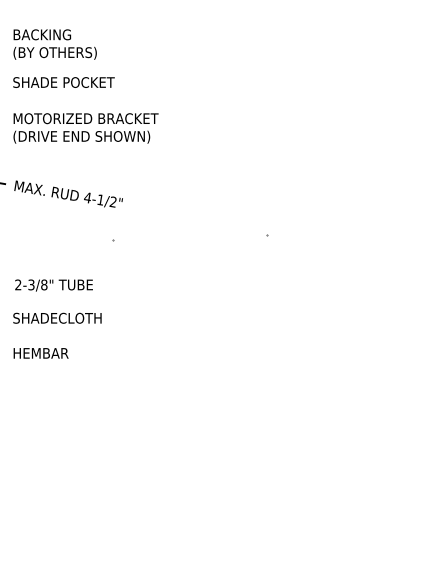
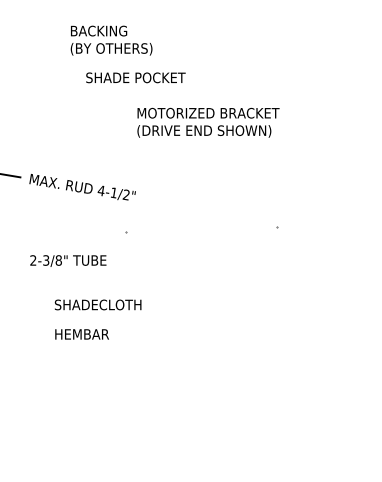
text: (54, 44) -> (110, 40), moved
text: (63, 82) -> (135, 77), moved
text: (85, 128) -> (207, 122), moved
text: (53, 285) -> (67, 261), moved
text: (57, 317) -> (98, 304), moved
text: (40, 353) -> (81, 334), moved

